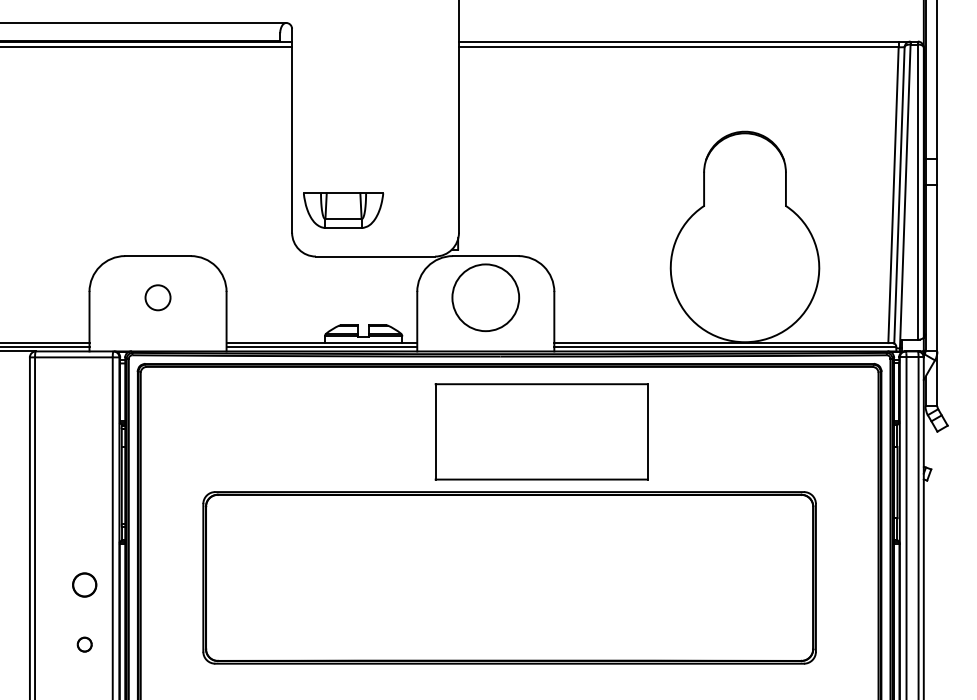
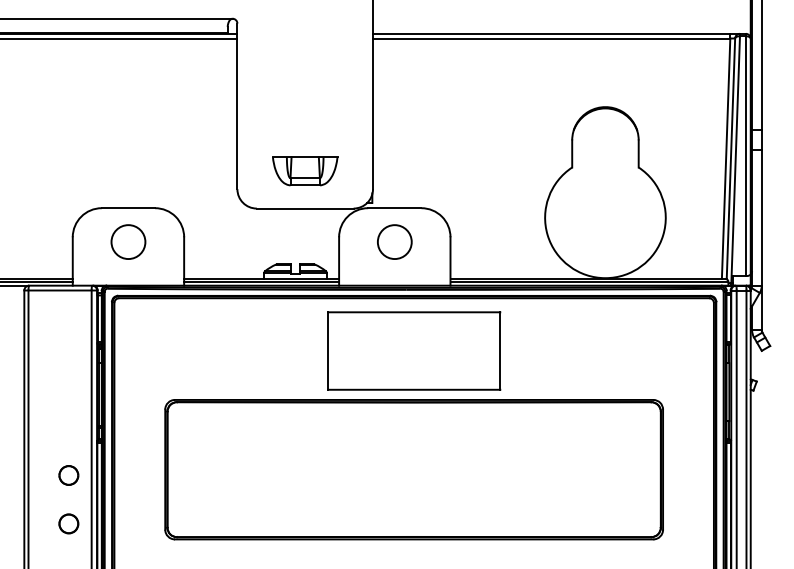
part: (343, 210) -> (305, 171), moved
circle: (158, 298) -> (128, 242), size x1.67
circle: (485, 298) -> (394, 242), size x0.62
part: (542, 431) -> (414, 350), moved
part: (84, 644) -> (68, 523), size x1.67

